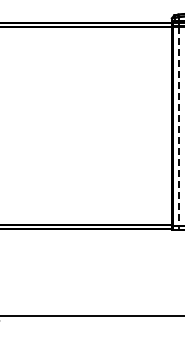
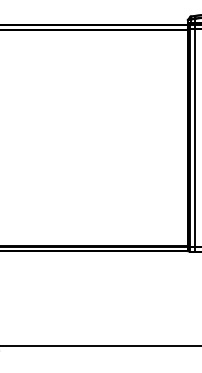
line: (178, 126) -> (195, 138), dashed -> solid

